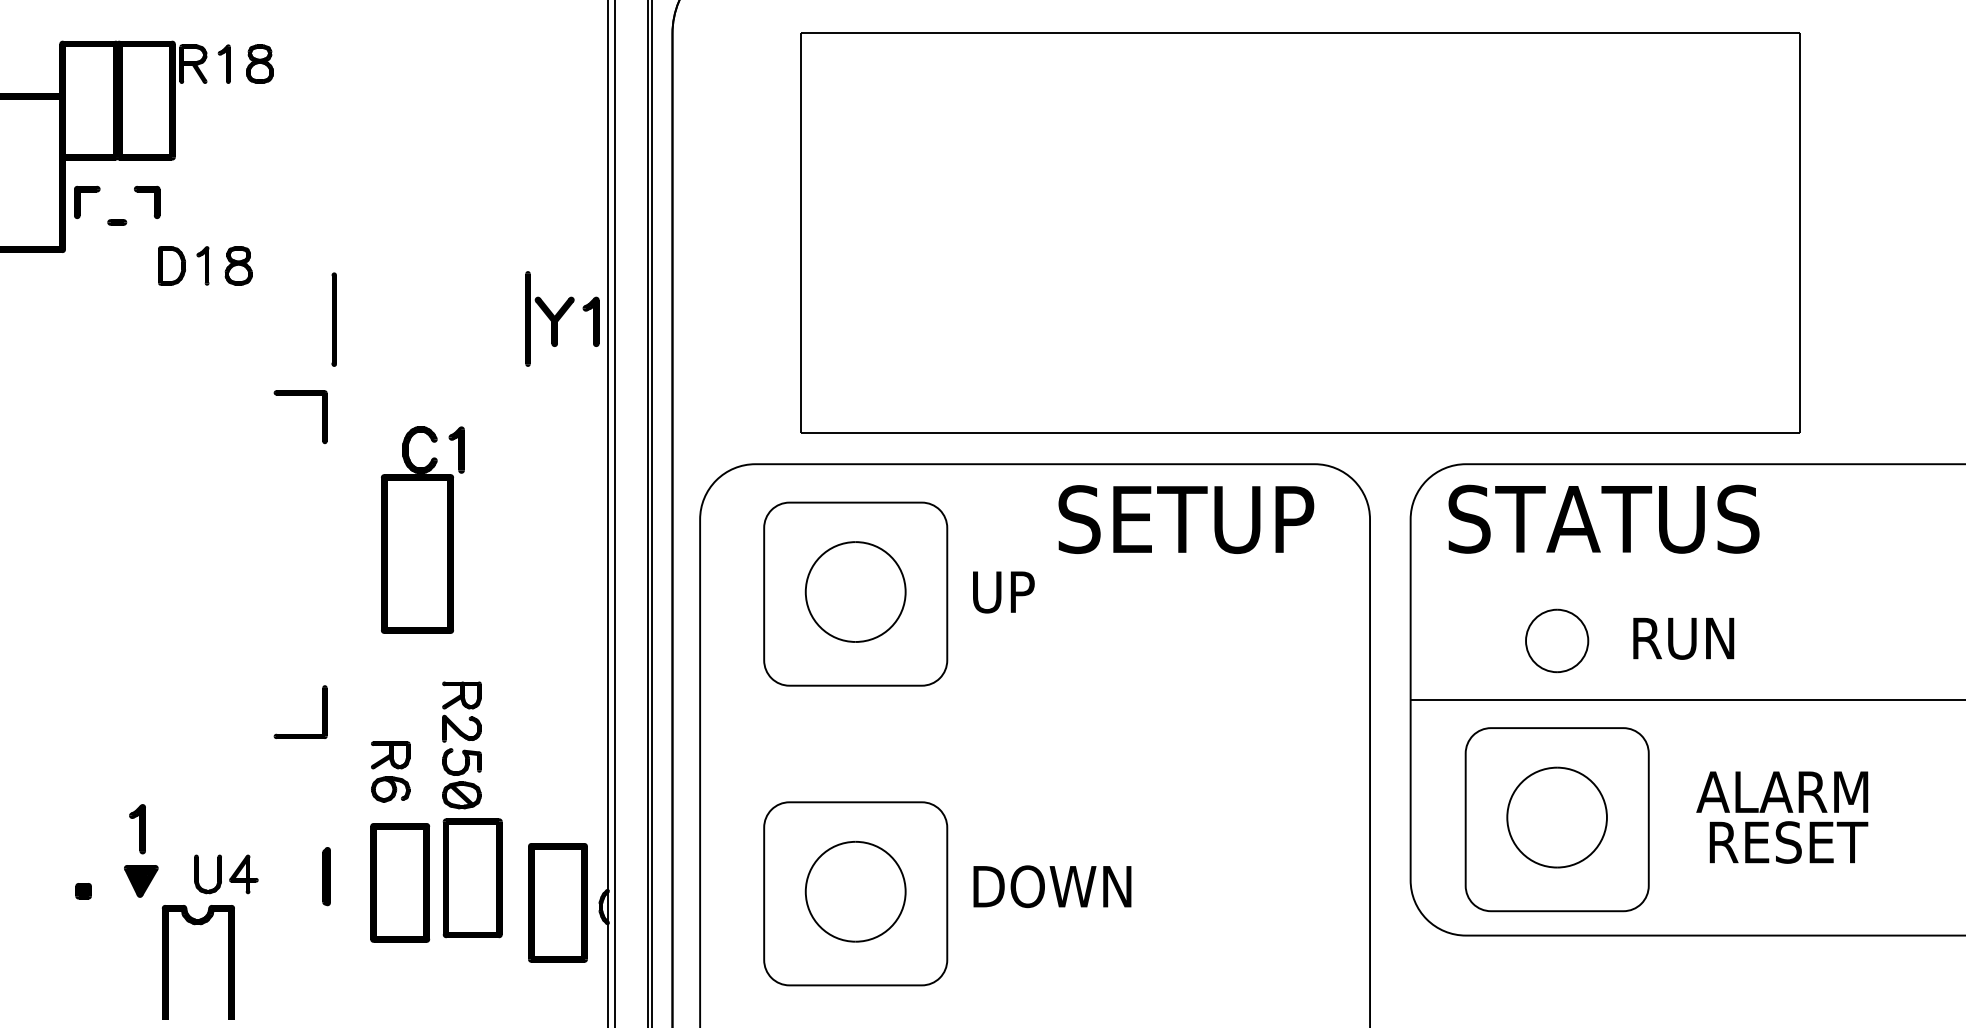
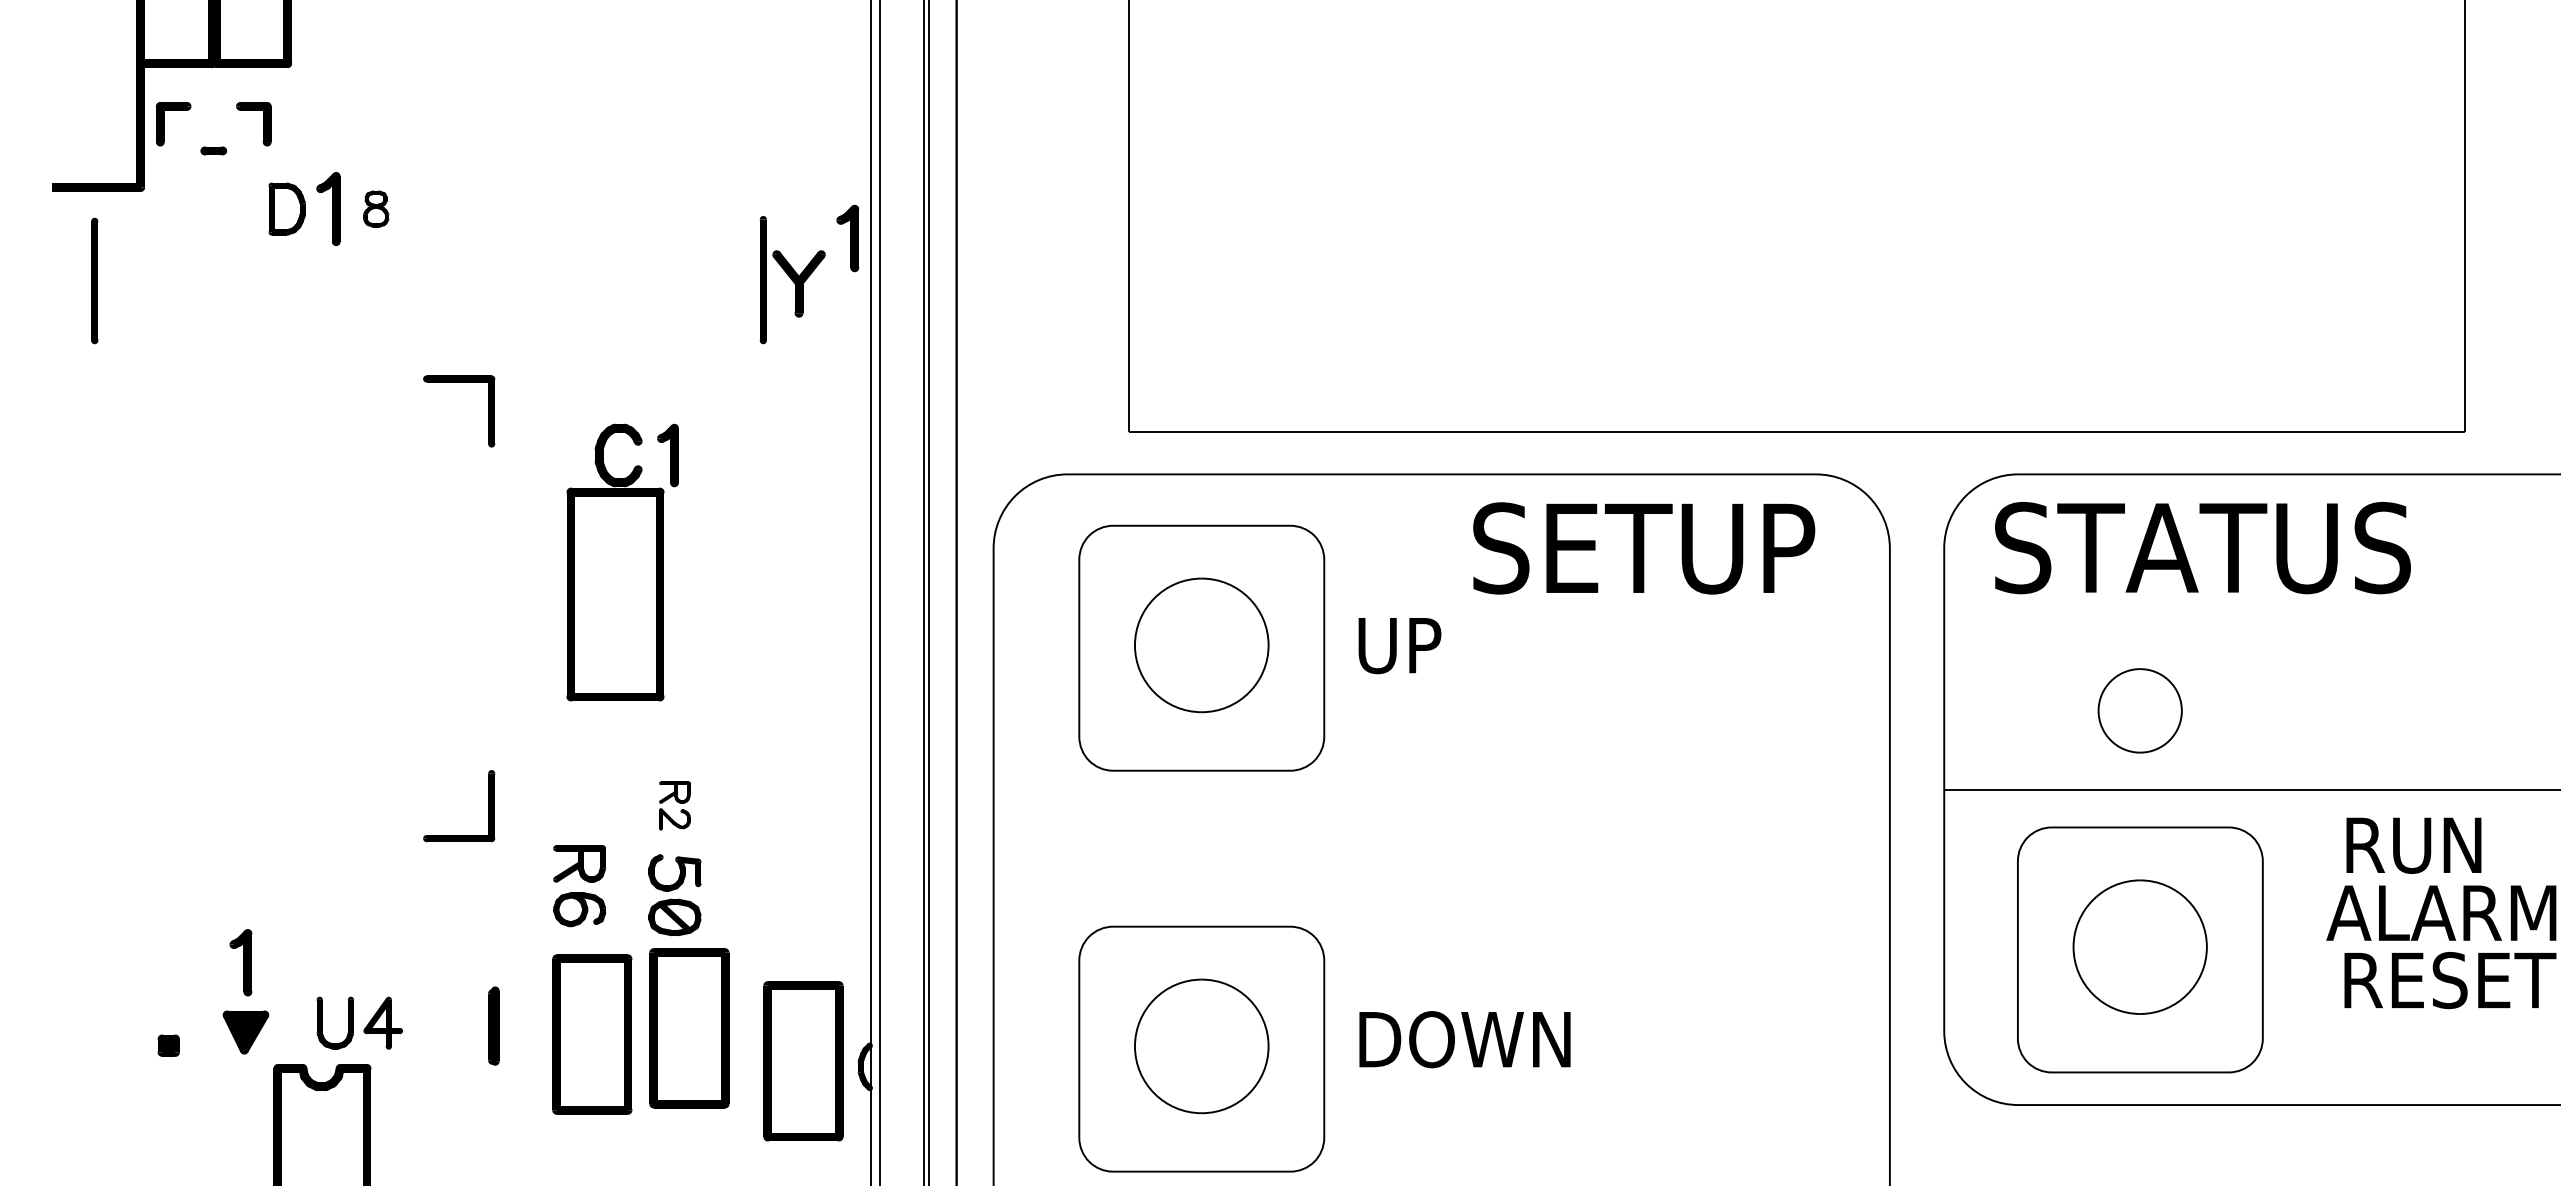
part: (202, 265) -> (327, 208), size x1.4
part: (238, 265) -> (376, 208), size x0.7
part: (333, 319) -> (93, 280), moved
part: (590, 321) -> (846, 237), moved
text: (1683, 638) -> (2413, 845), moved
part: (461, 711) -> (674, 805), size x0.6

